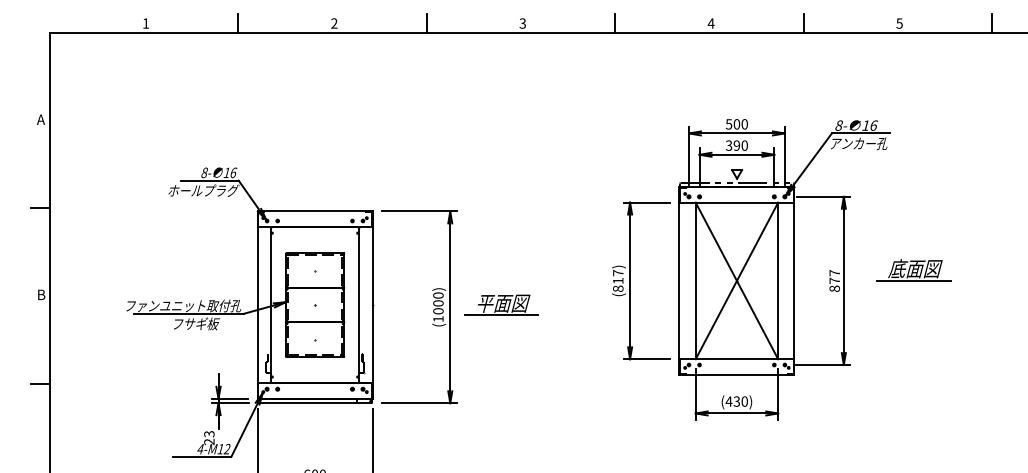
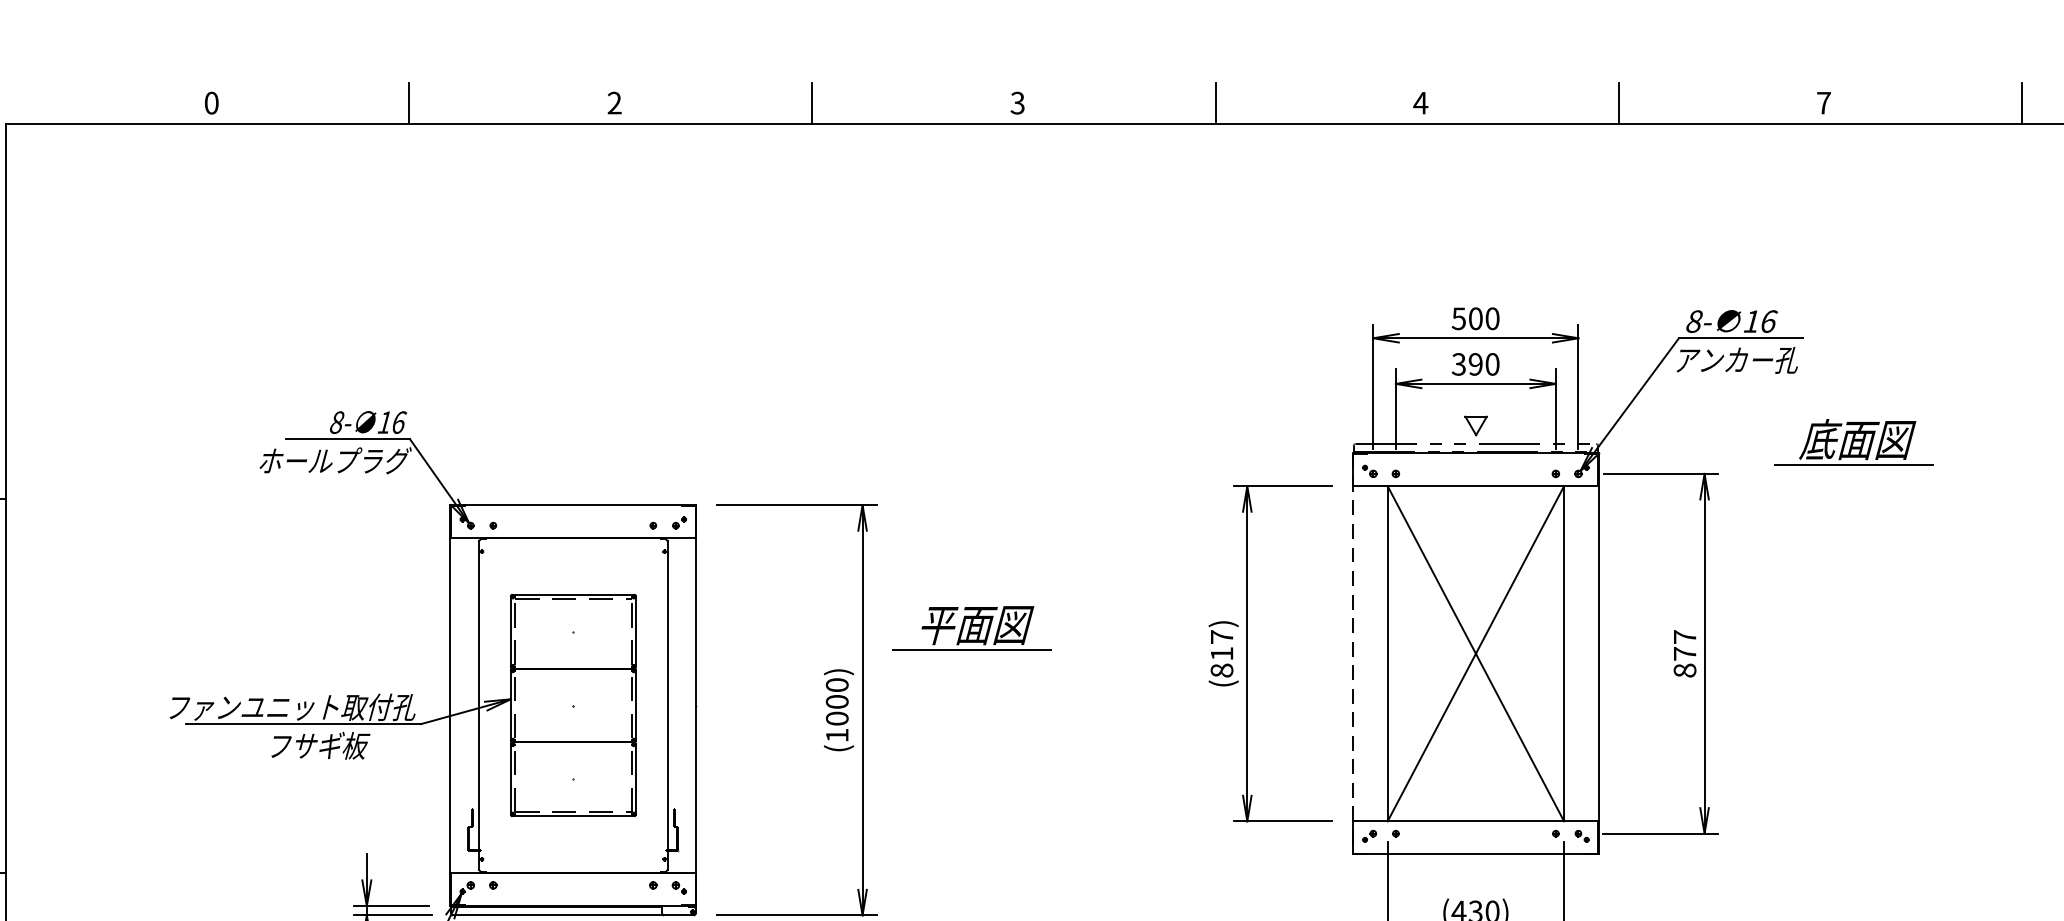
text: (145, 23) -> (210, 103), 1 -> 0
text: (899, 23) -> (1823, 103), 5 -> 7
part: (913, 270) -> (1853, 443), moved
line: (679, 280) -> (1352, 652), solid -> dashed
part: (501, 304) -> (972, 627), moved

